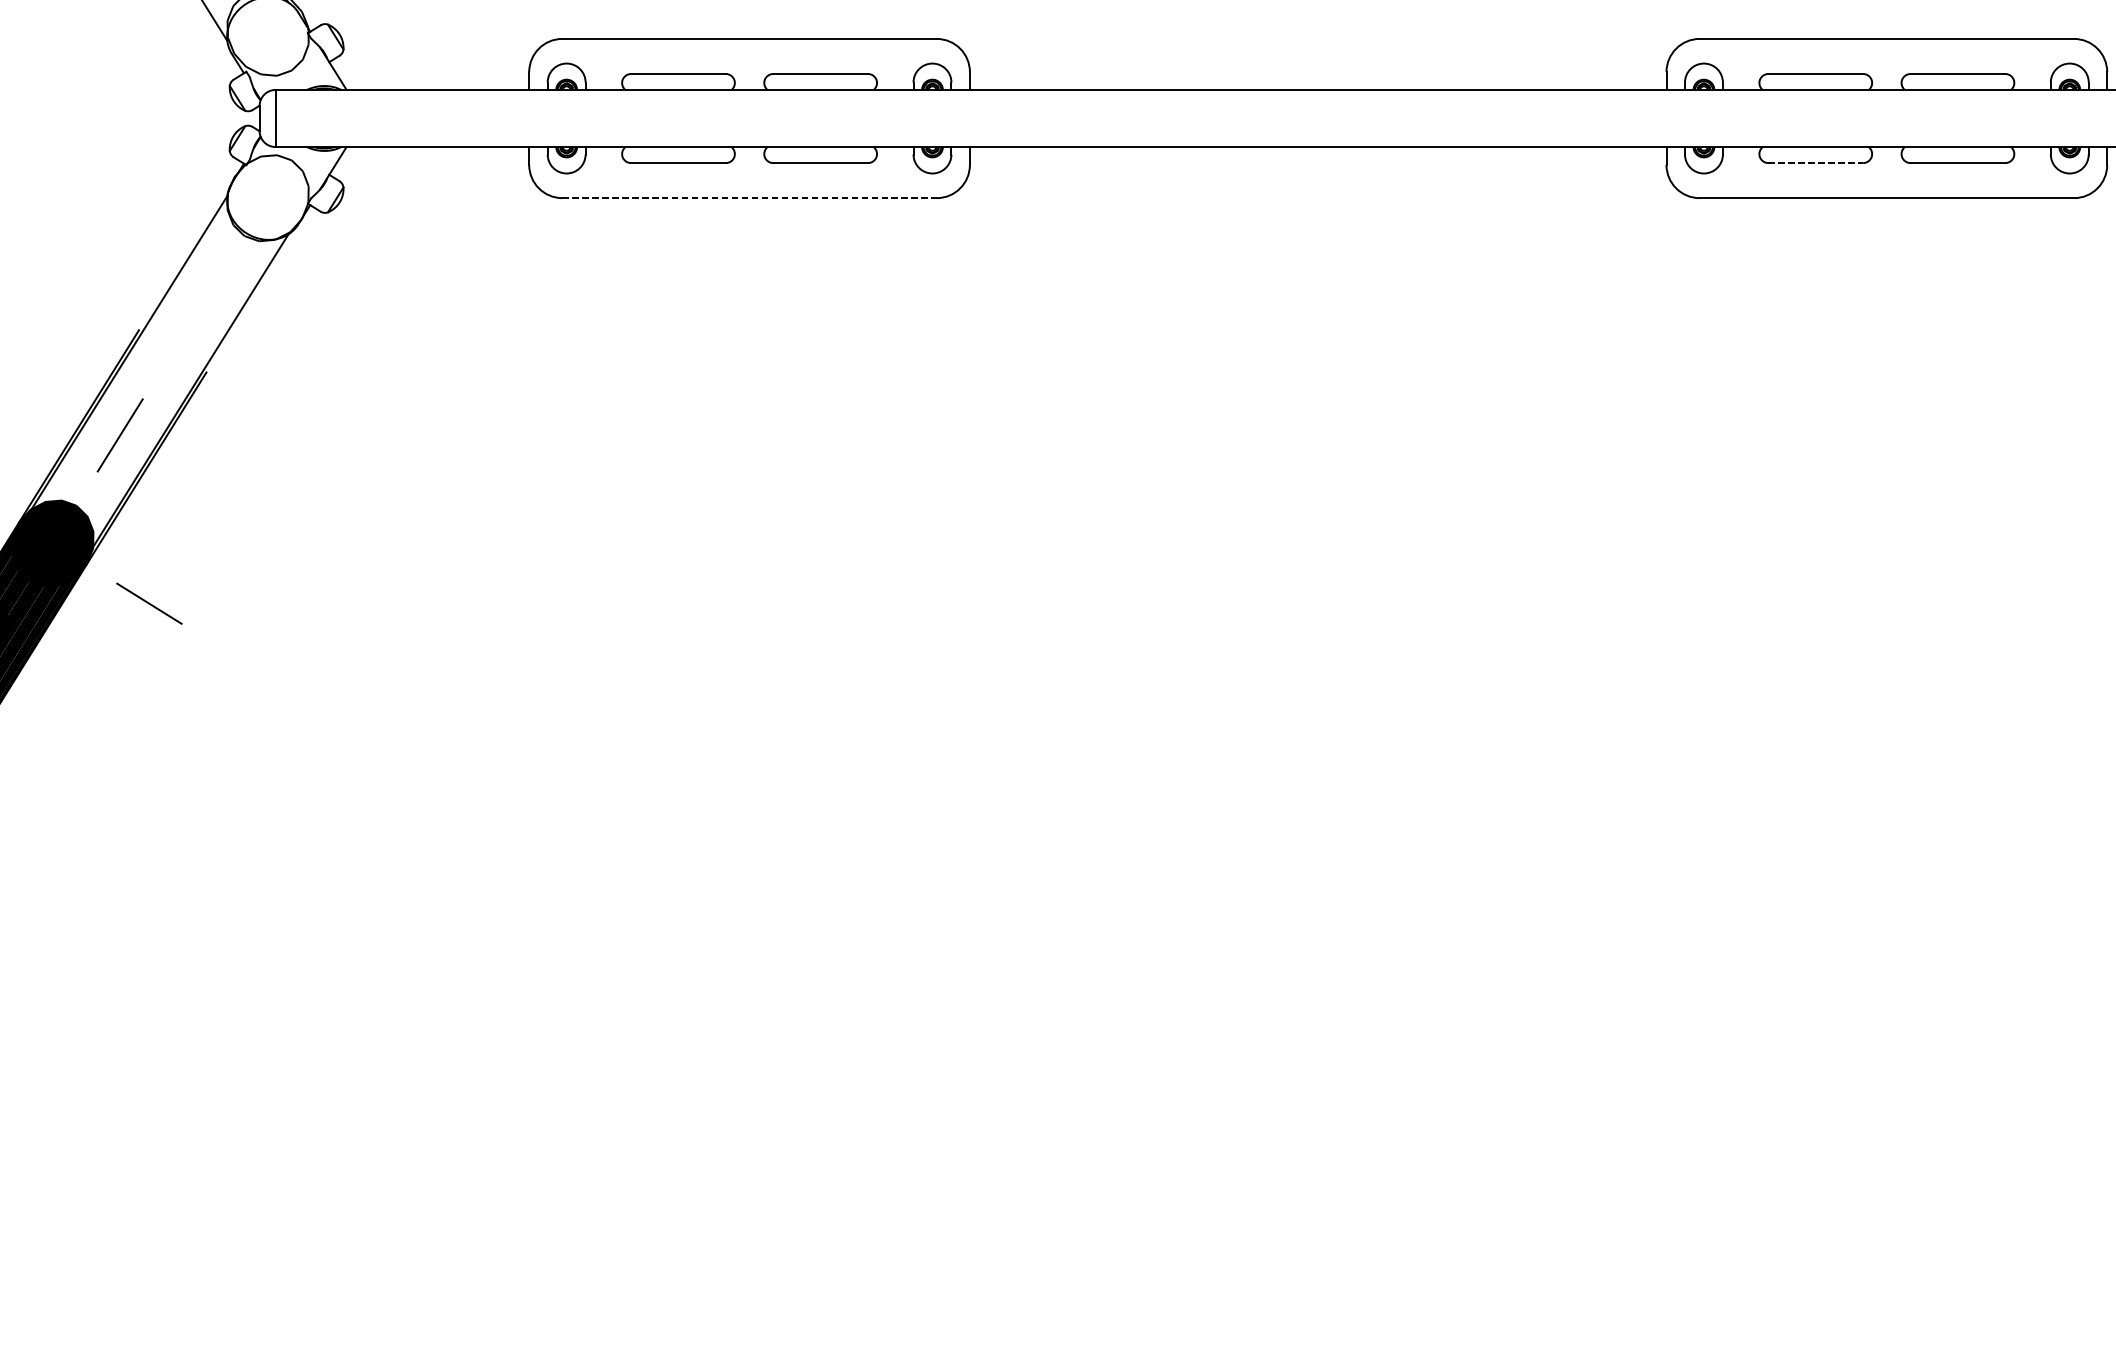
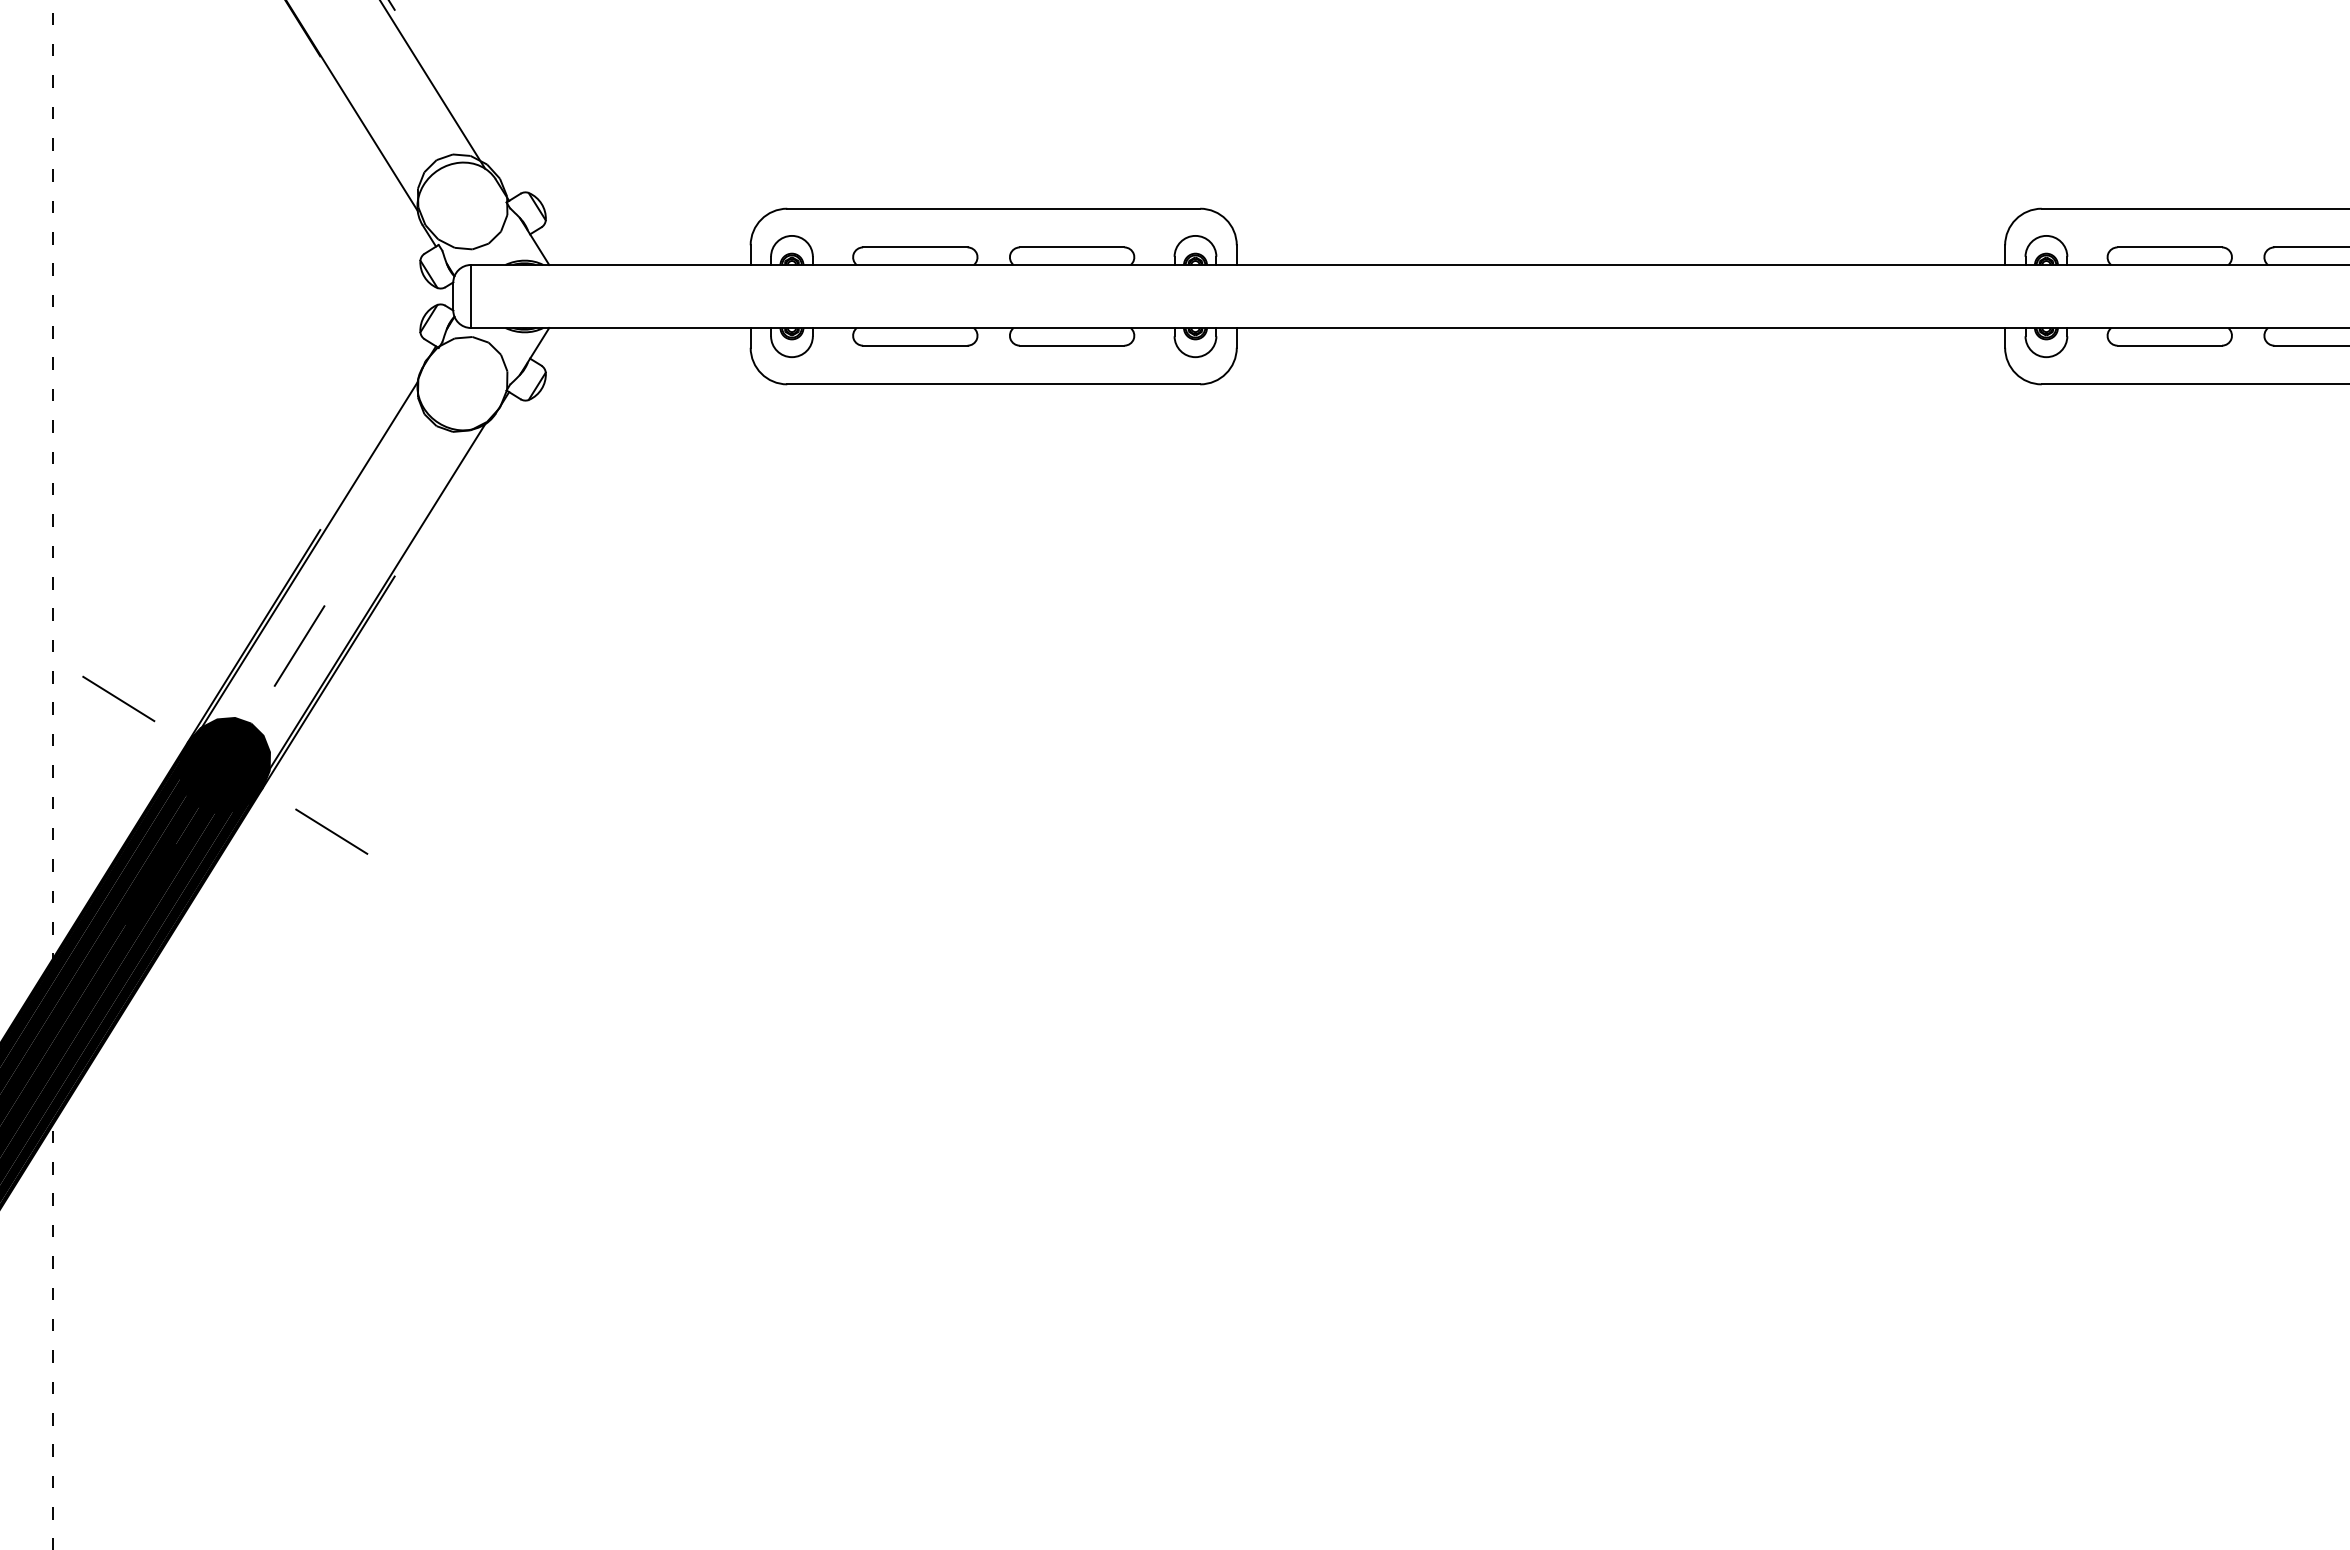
line: (1816, 162) -> (2170, 345), dashed -> solid
line: (750, 198) -> (994, 384), dashed -> solid

